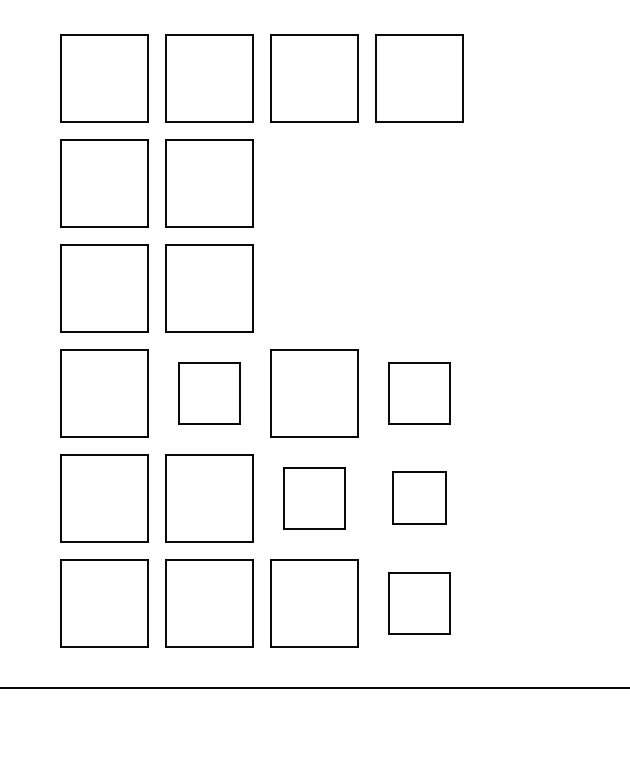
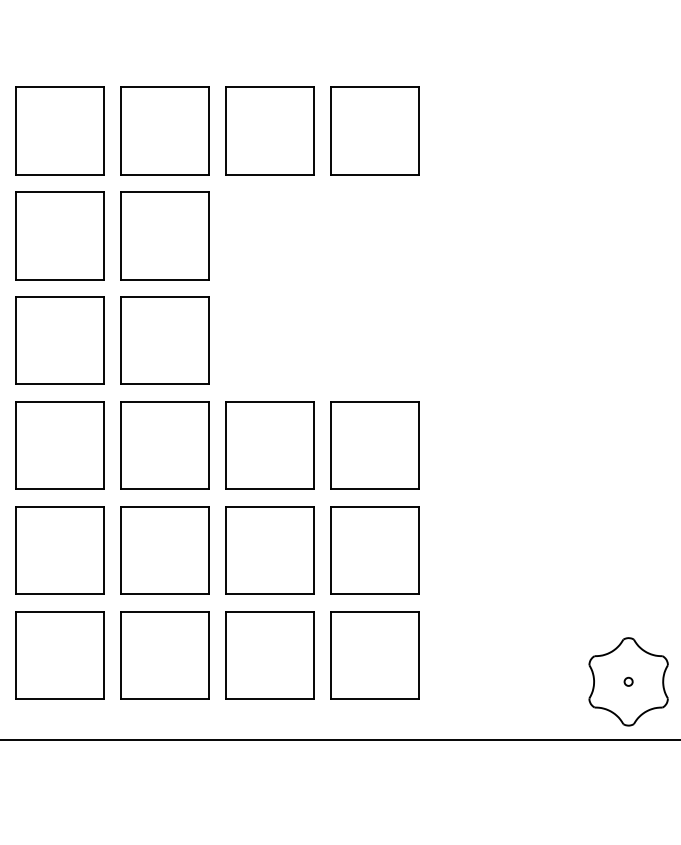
part: (208, 393) -> (164, 445), size x1.43
part: (418, 393) -> (374, 445), size x1.43
part: (313, 498) -> (269, 550), size x1.43
part: (418, 498) -> (374, 550), size x1.67
part: (418, 603) -> (374, 655), size x1.43

